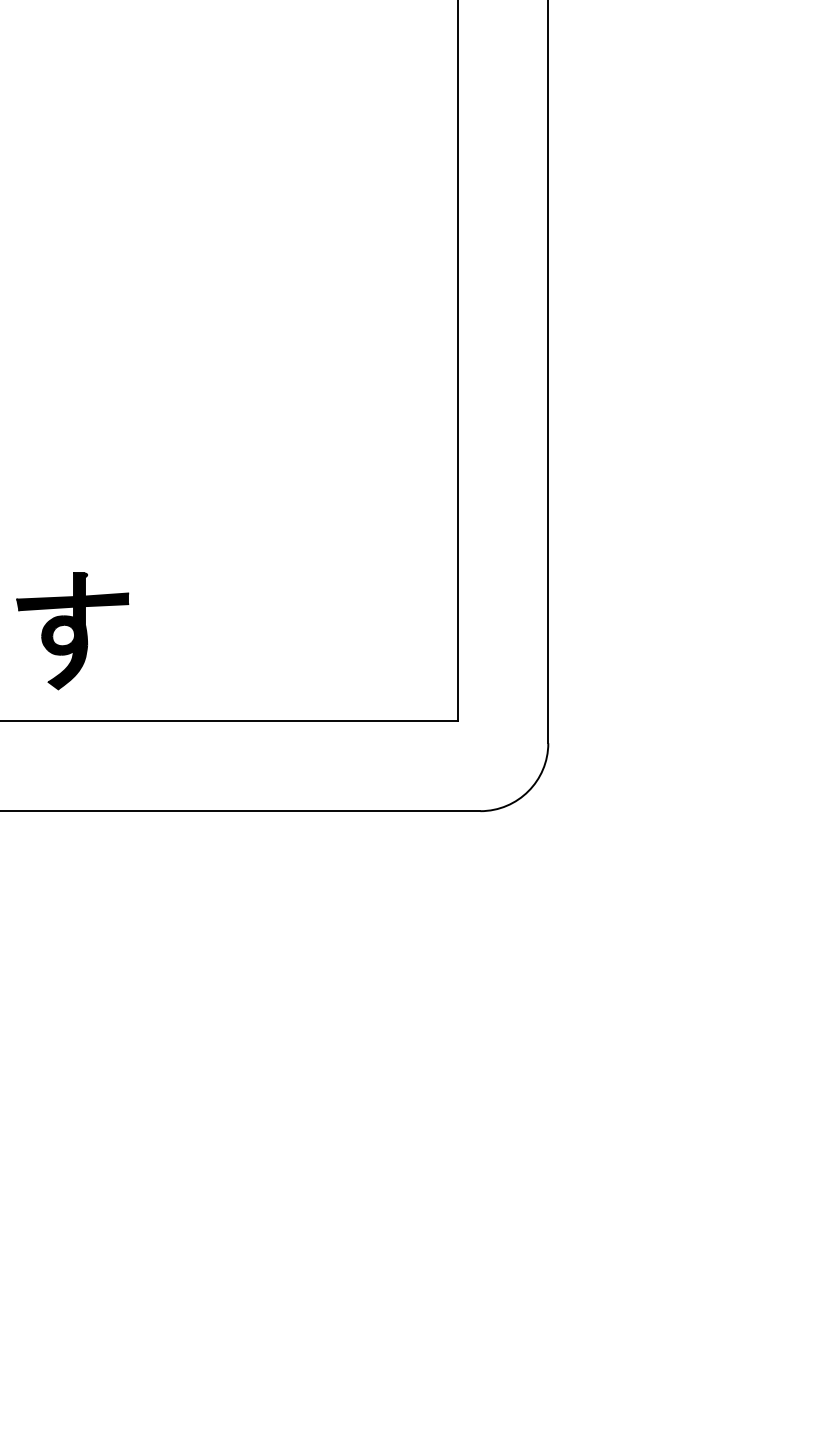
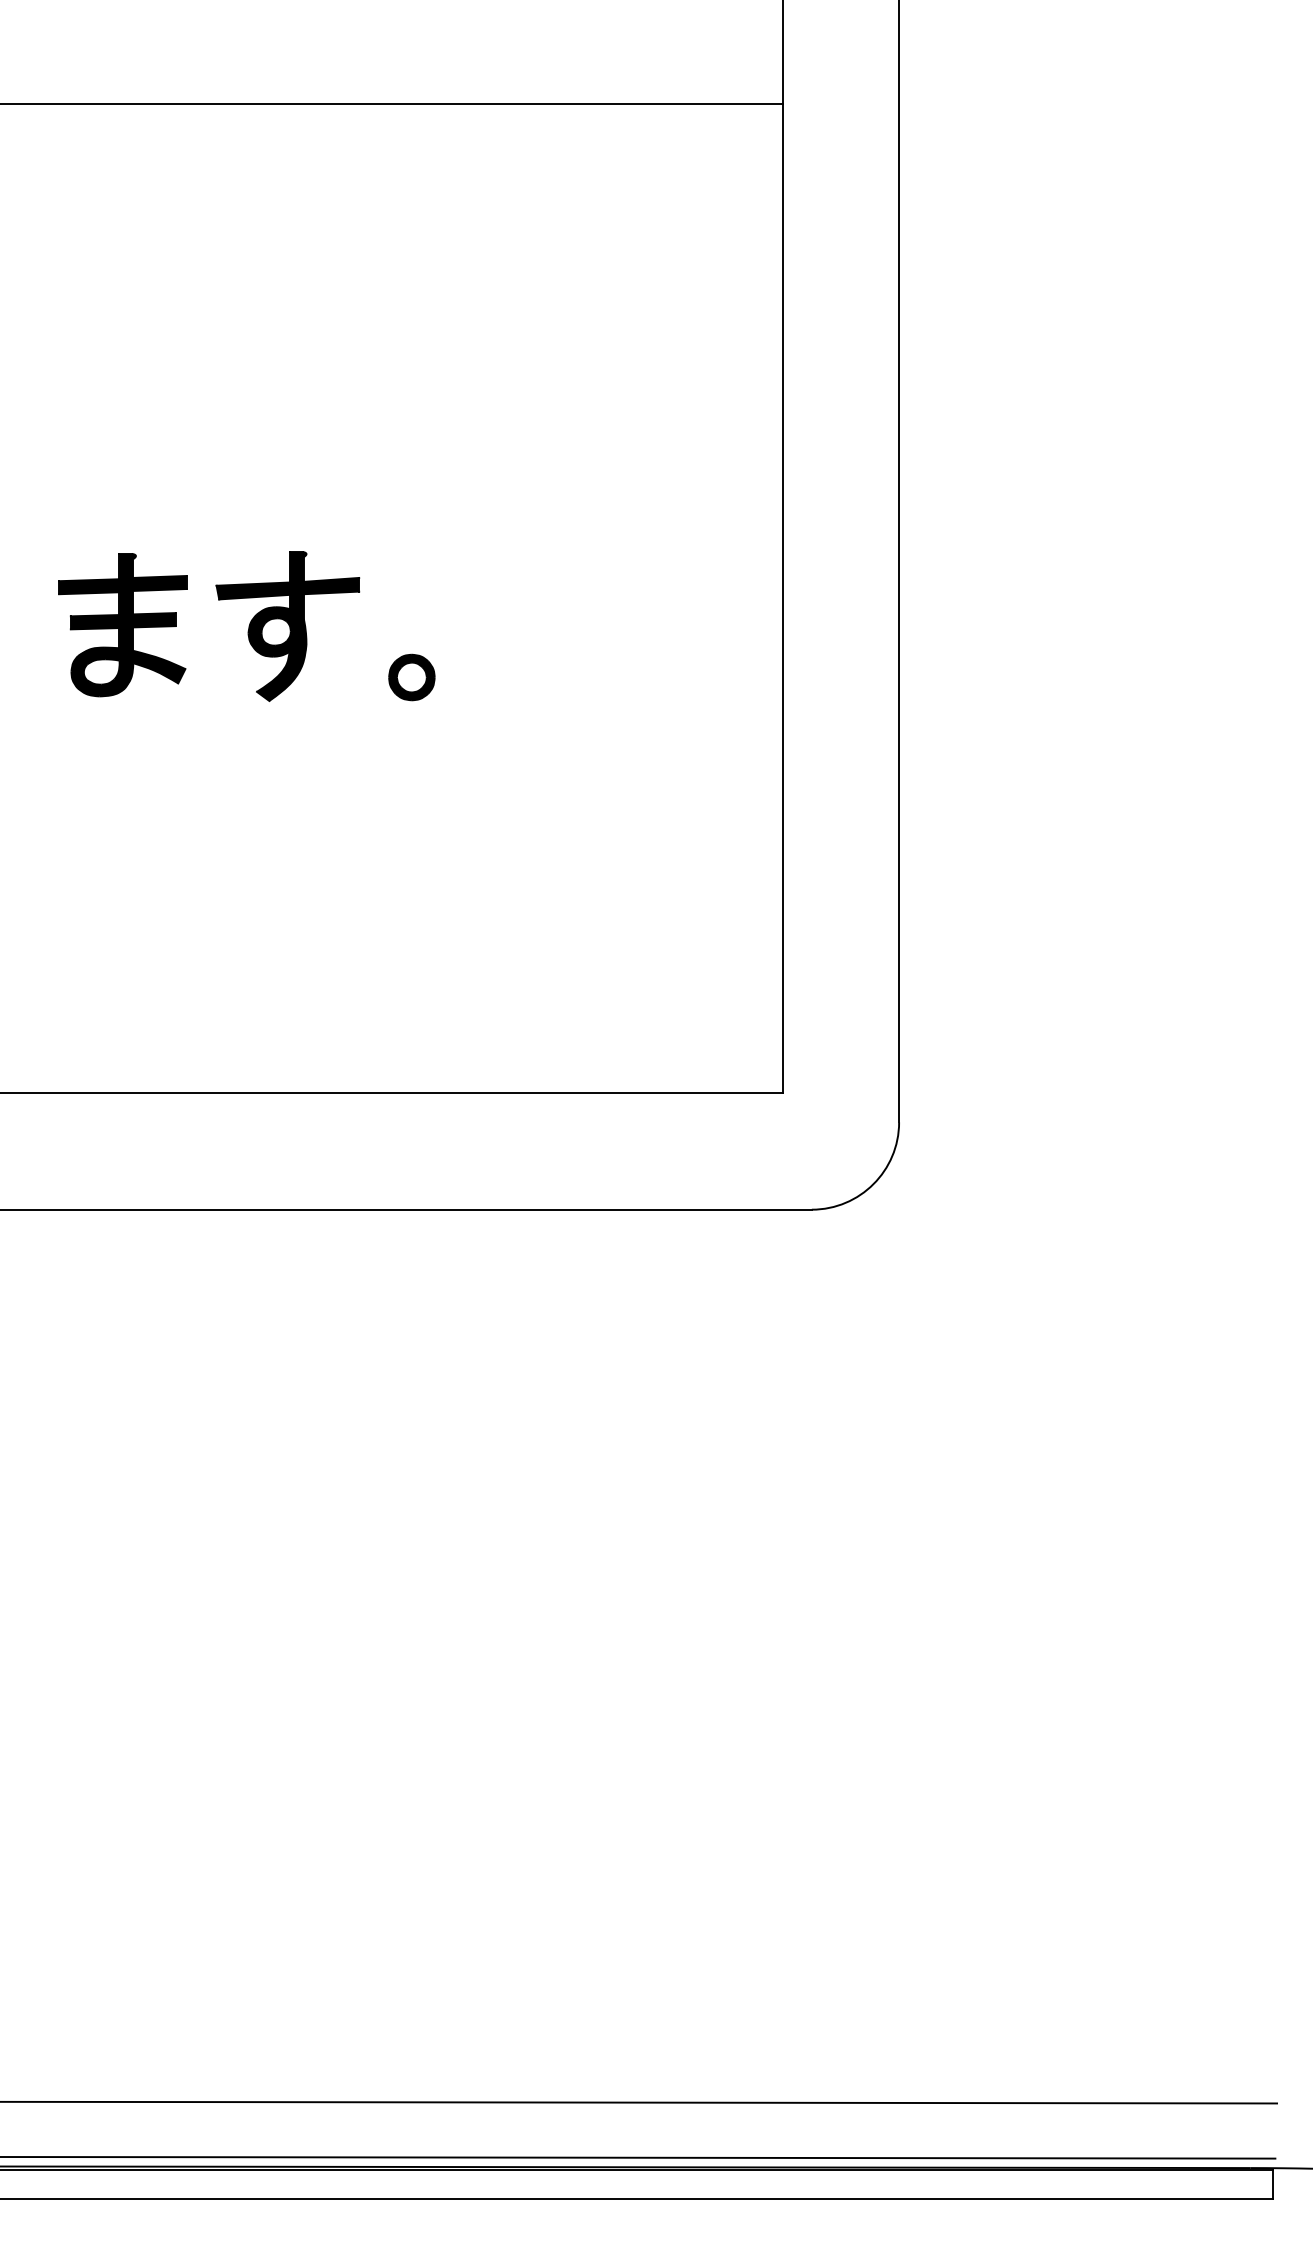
part: (168, 397) -> (411, 677), added
part: (72, 631) -> (287, 626), moved

